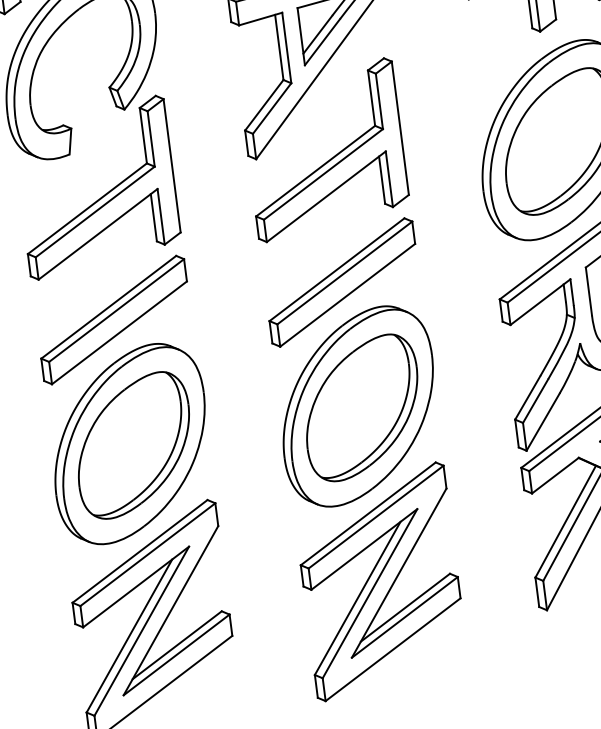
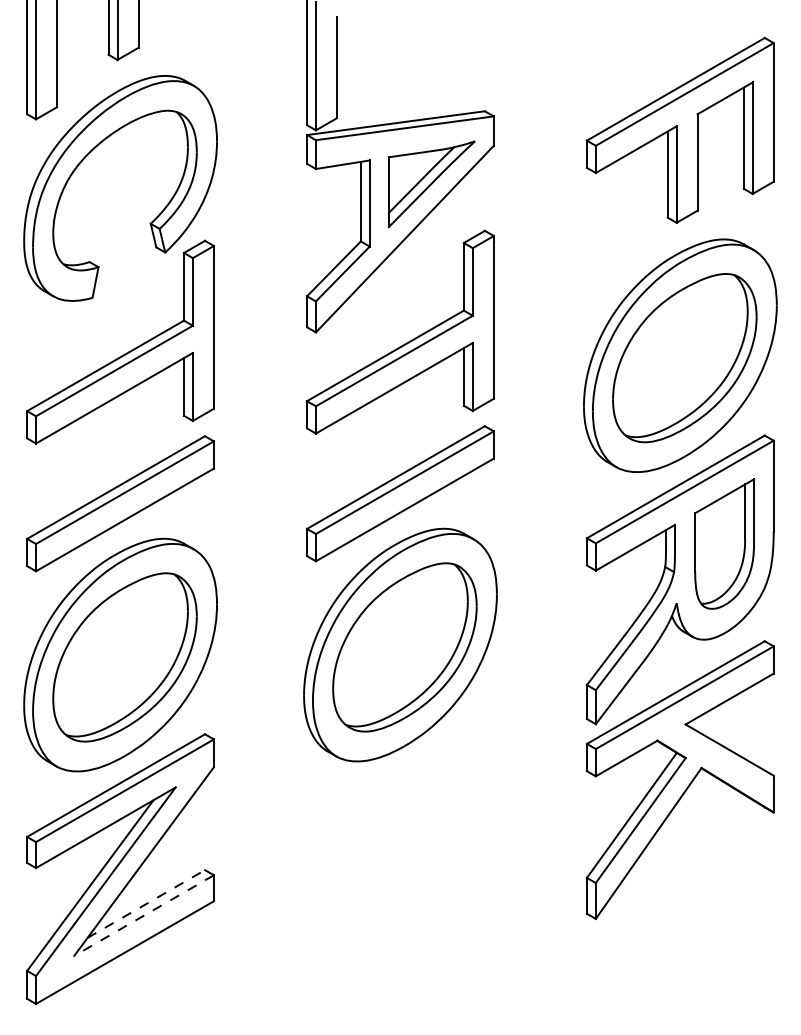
part: (379, 581) -> (399, 858), removed
line: (177, 645) -> (146, 904), solid -> dashed
line: (176, 654) -> (144, 915), solid -> dashed

